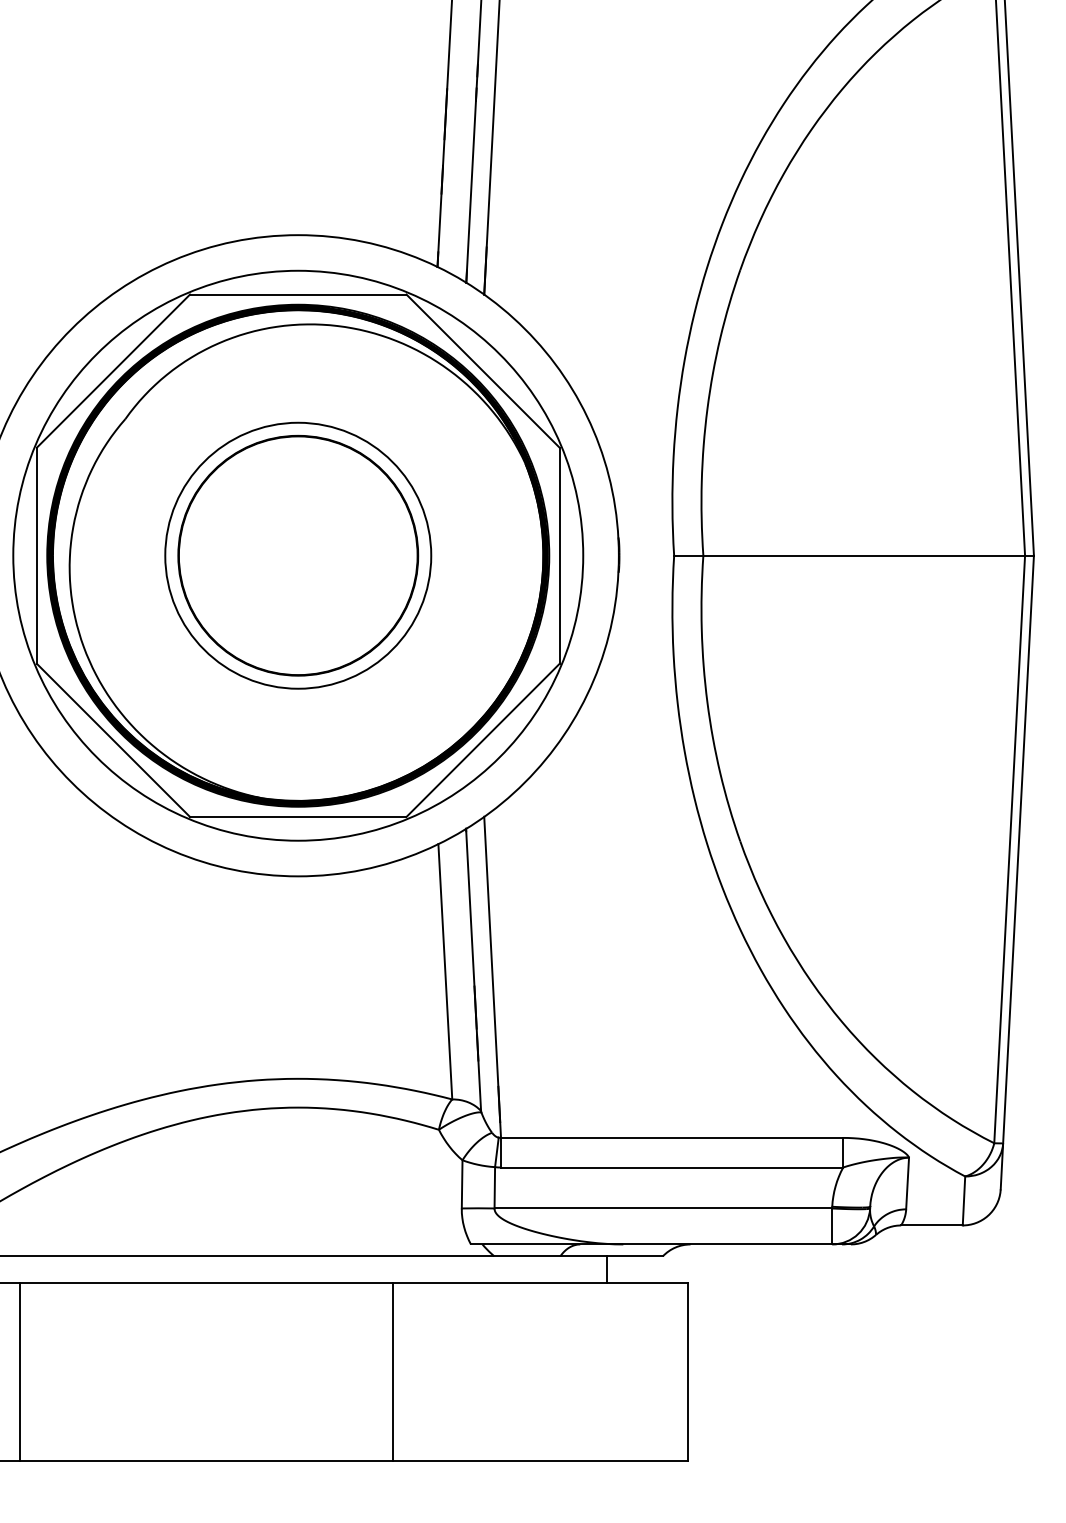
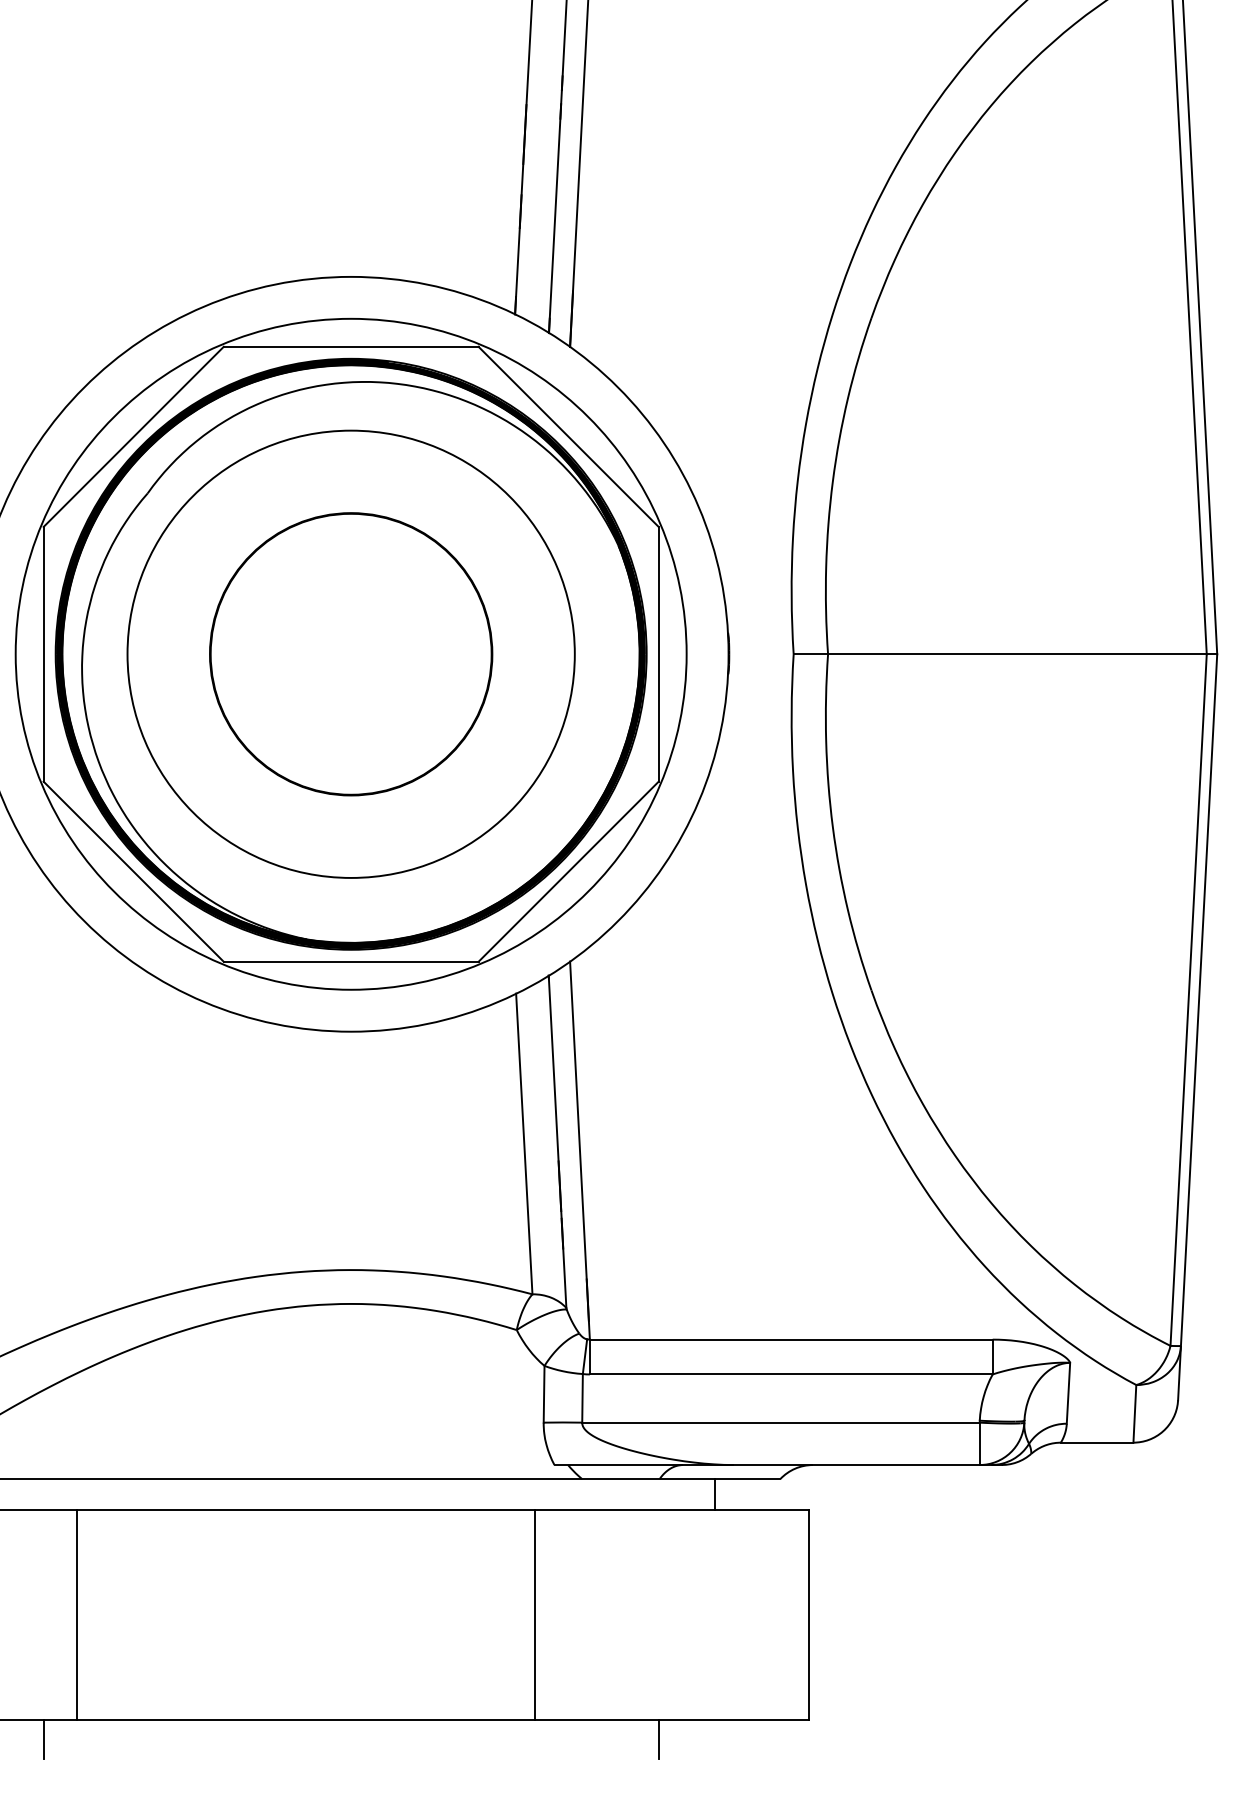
circle: (298, 555) -> (351, 653), size x1.43
line: (20, 1371) -> (77, 1614), moved
line: (392, 1371) -> (535, 1614), moved
line: (37, 1476) -> (44, 1738), added
line: (559, 1476) -> (658, 1738), added

